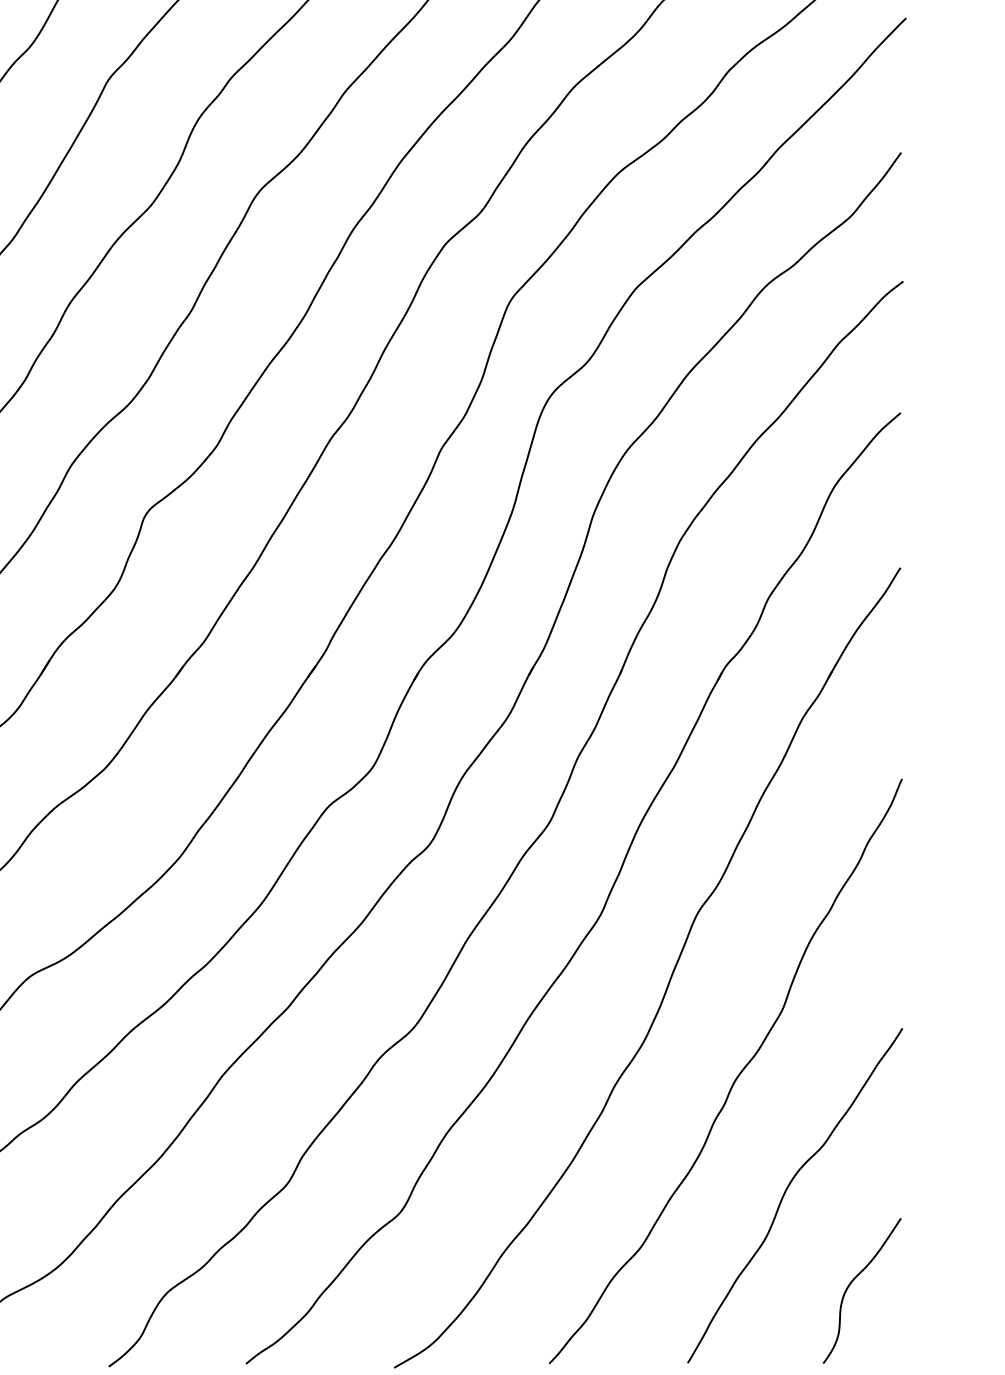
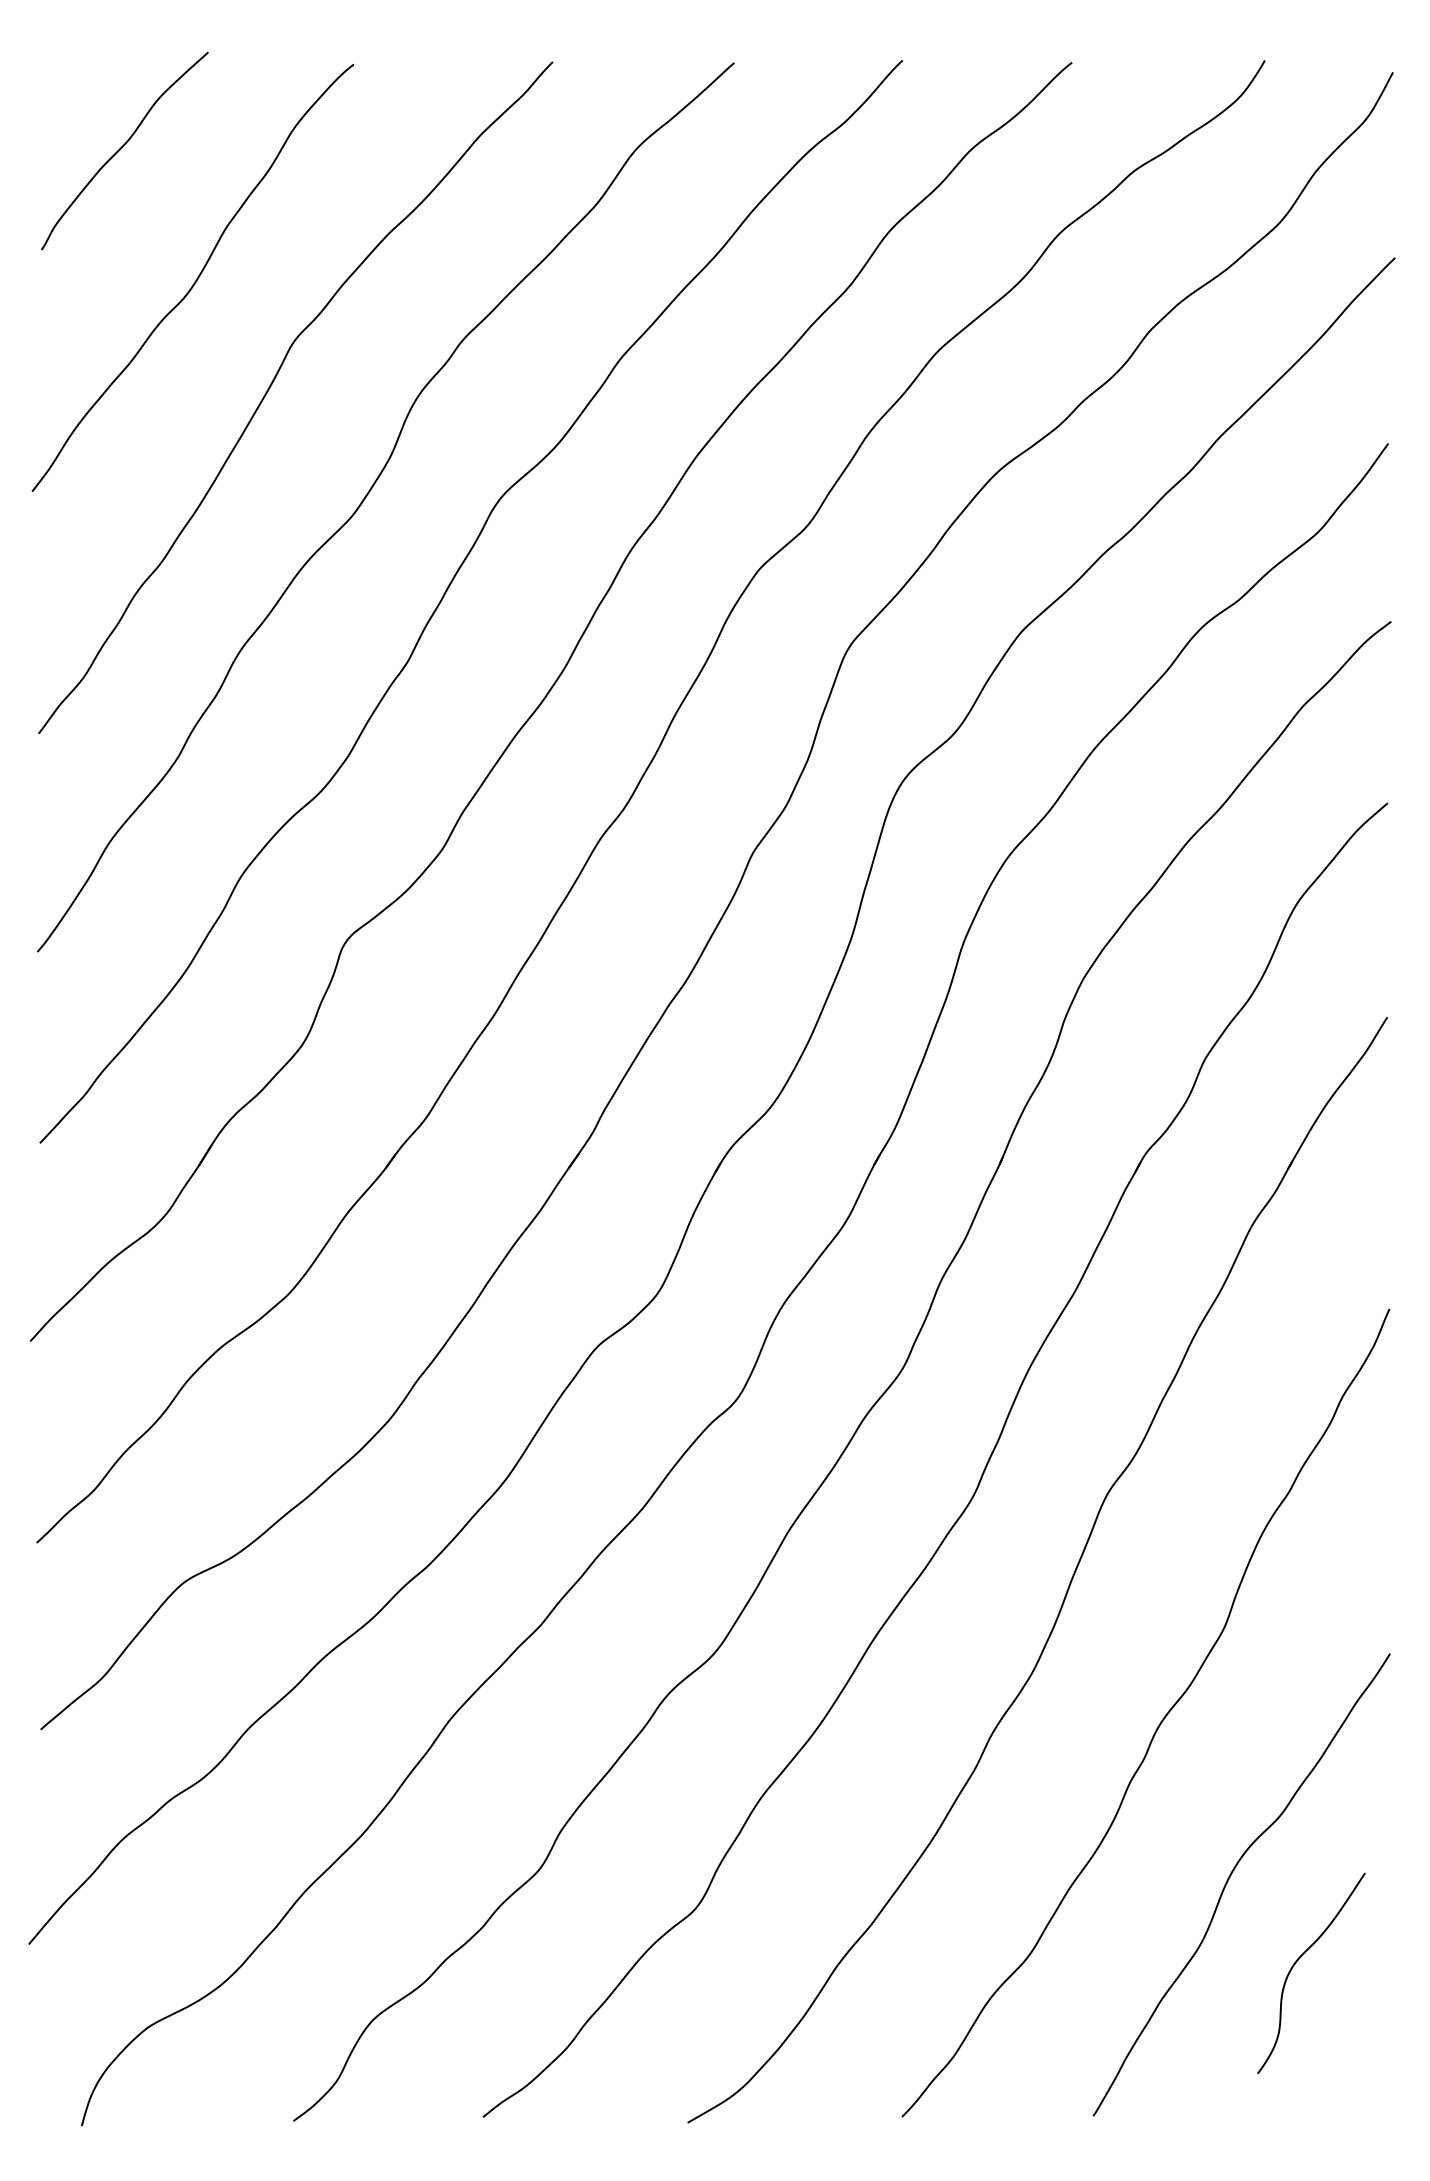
curve: (851, 1283) -> (1296, 1963), moved

